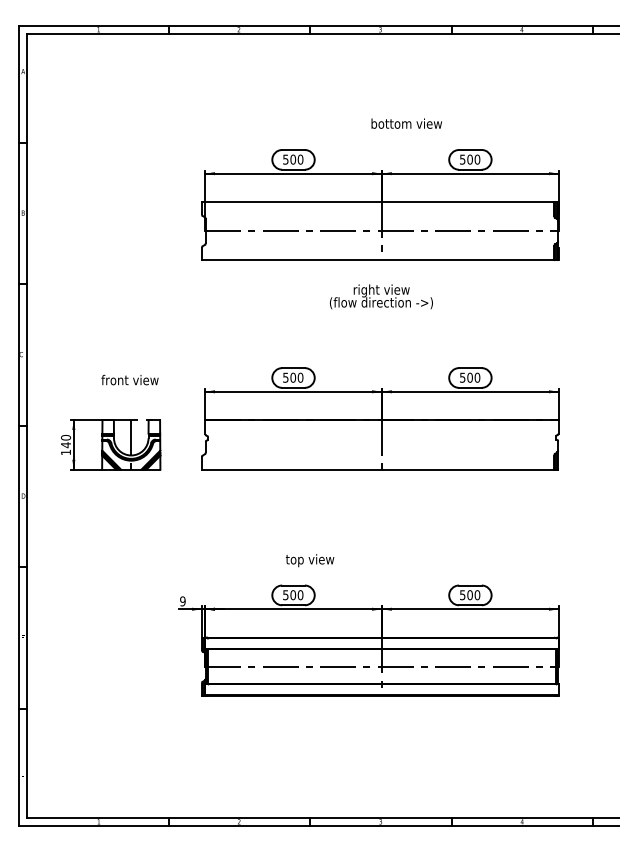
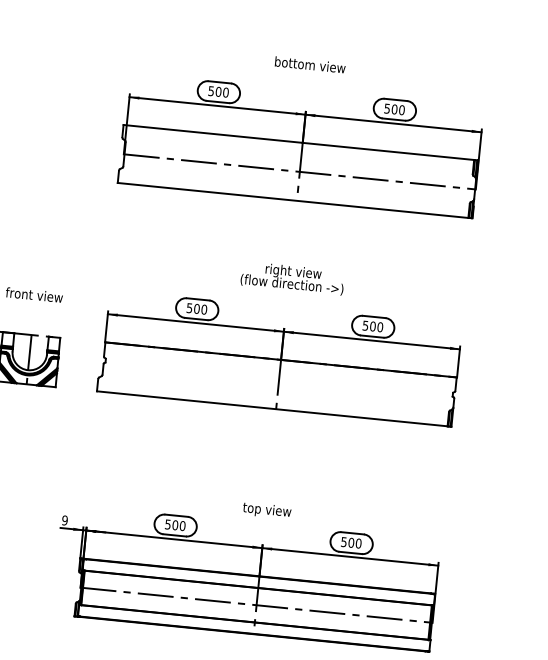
text: (406, 123) -> (310, 64), moved
text: (381, 296) -> (292, 278), moved
text: (309, 560) -> (266, 510), moved

